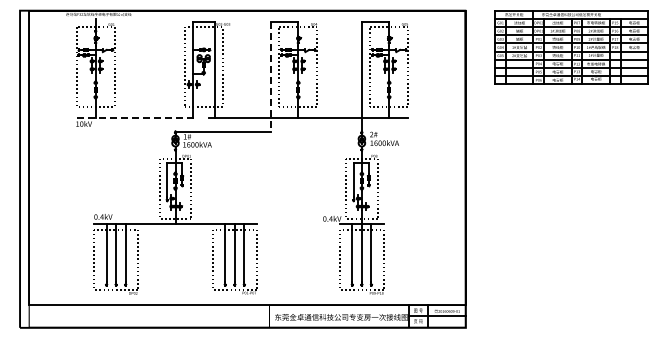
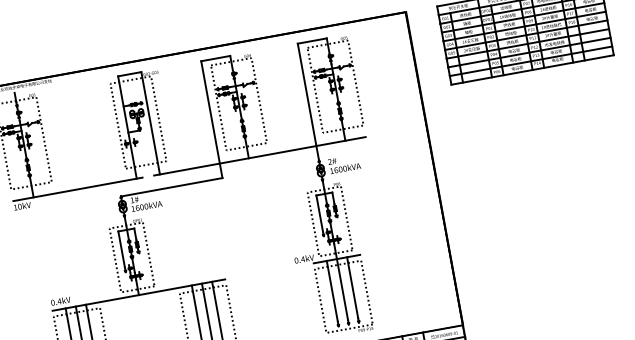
line: (271, 76) -> (212, 119), dashed -> solid
line: (137, 117) -> (77, 188), dashed -> solid

